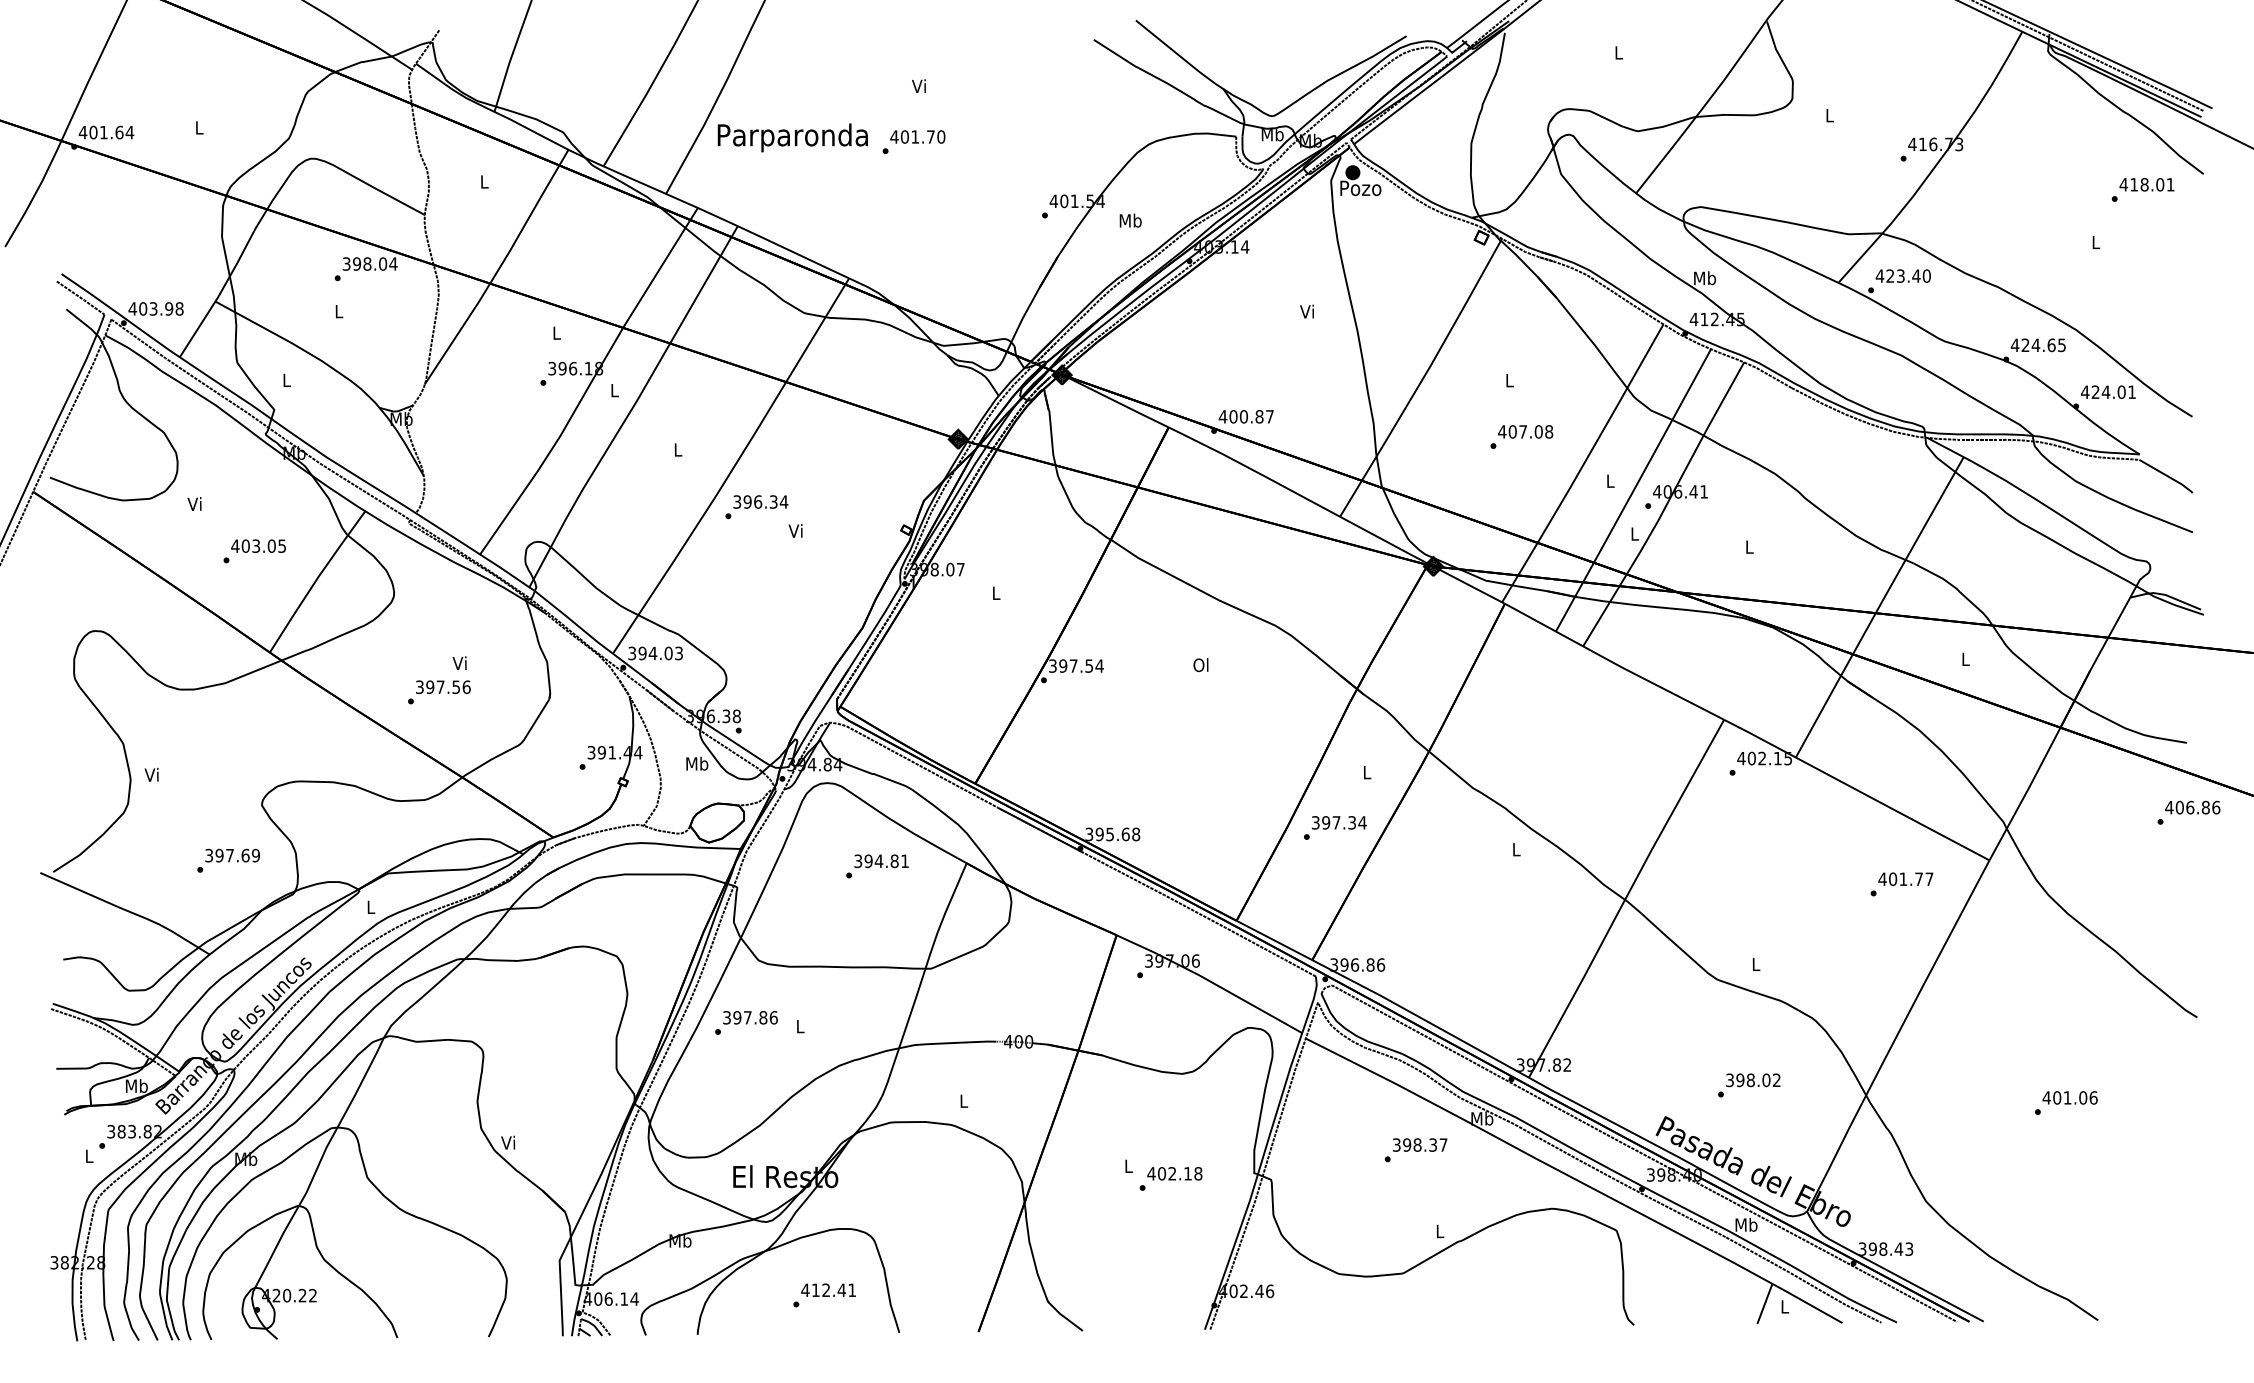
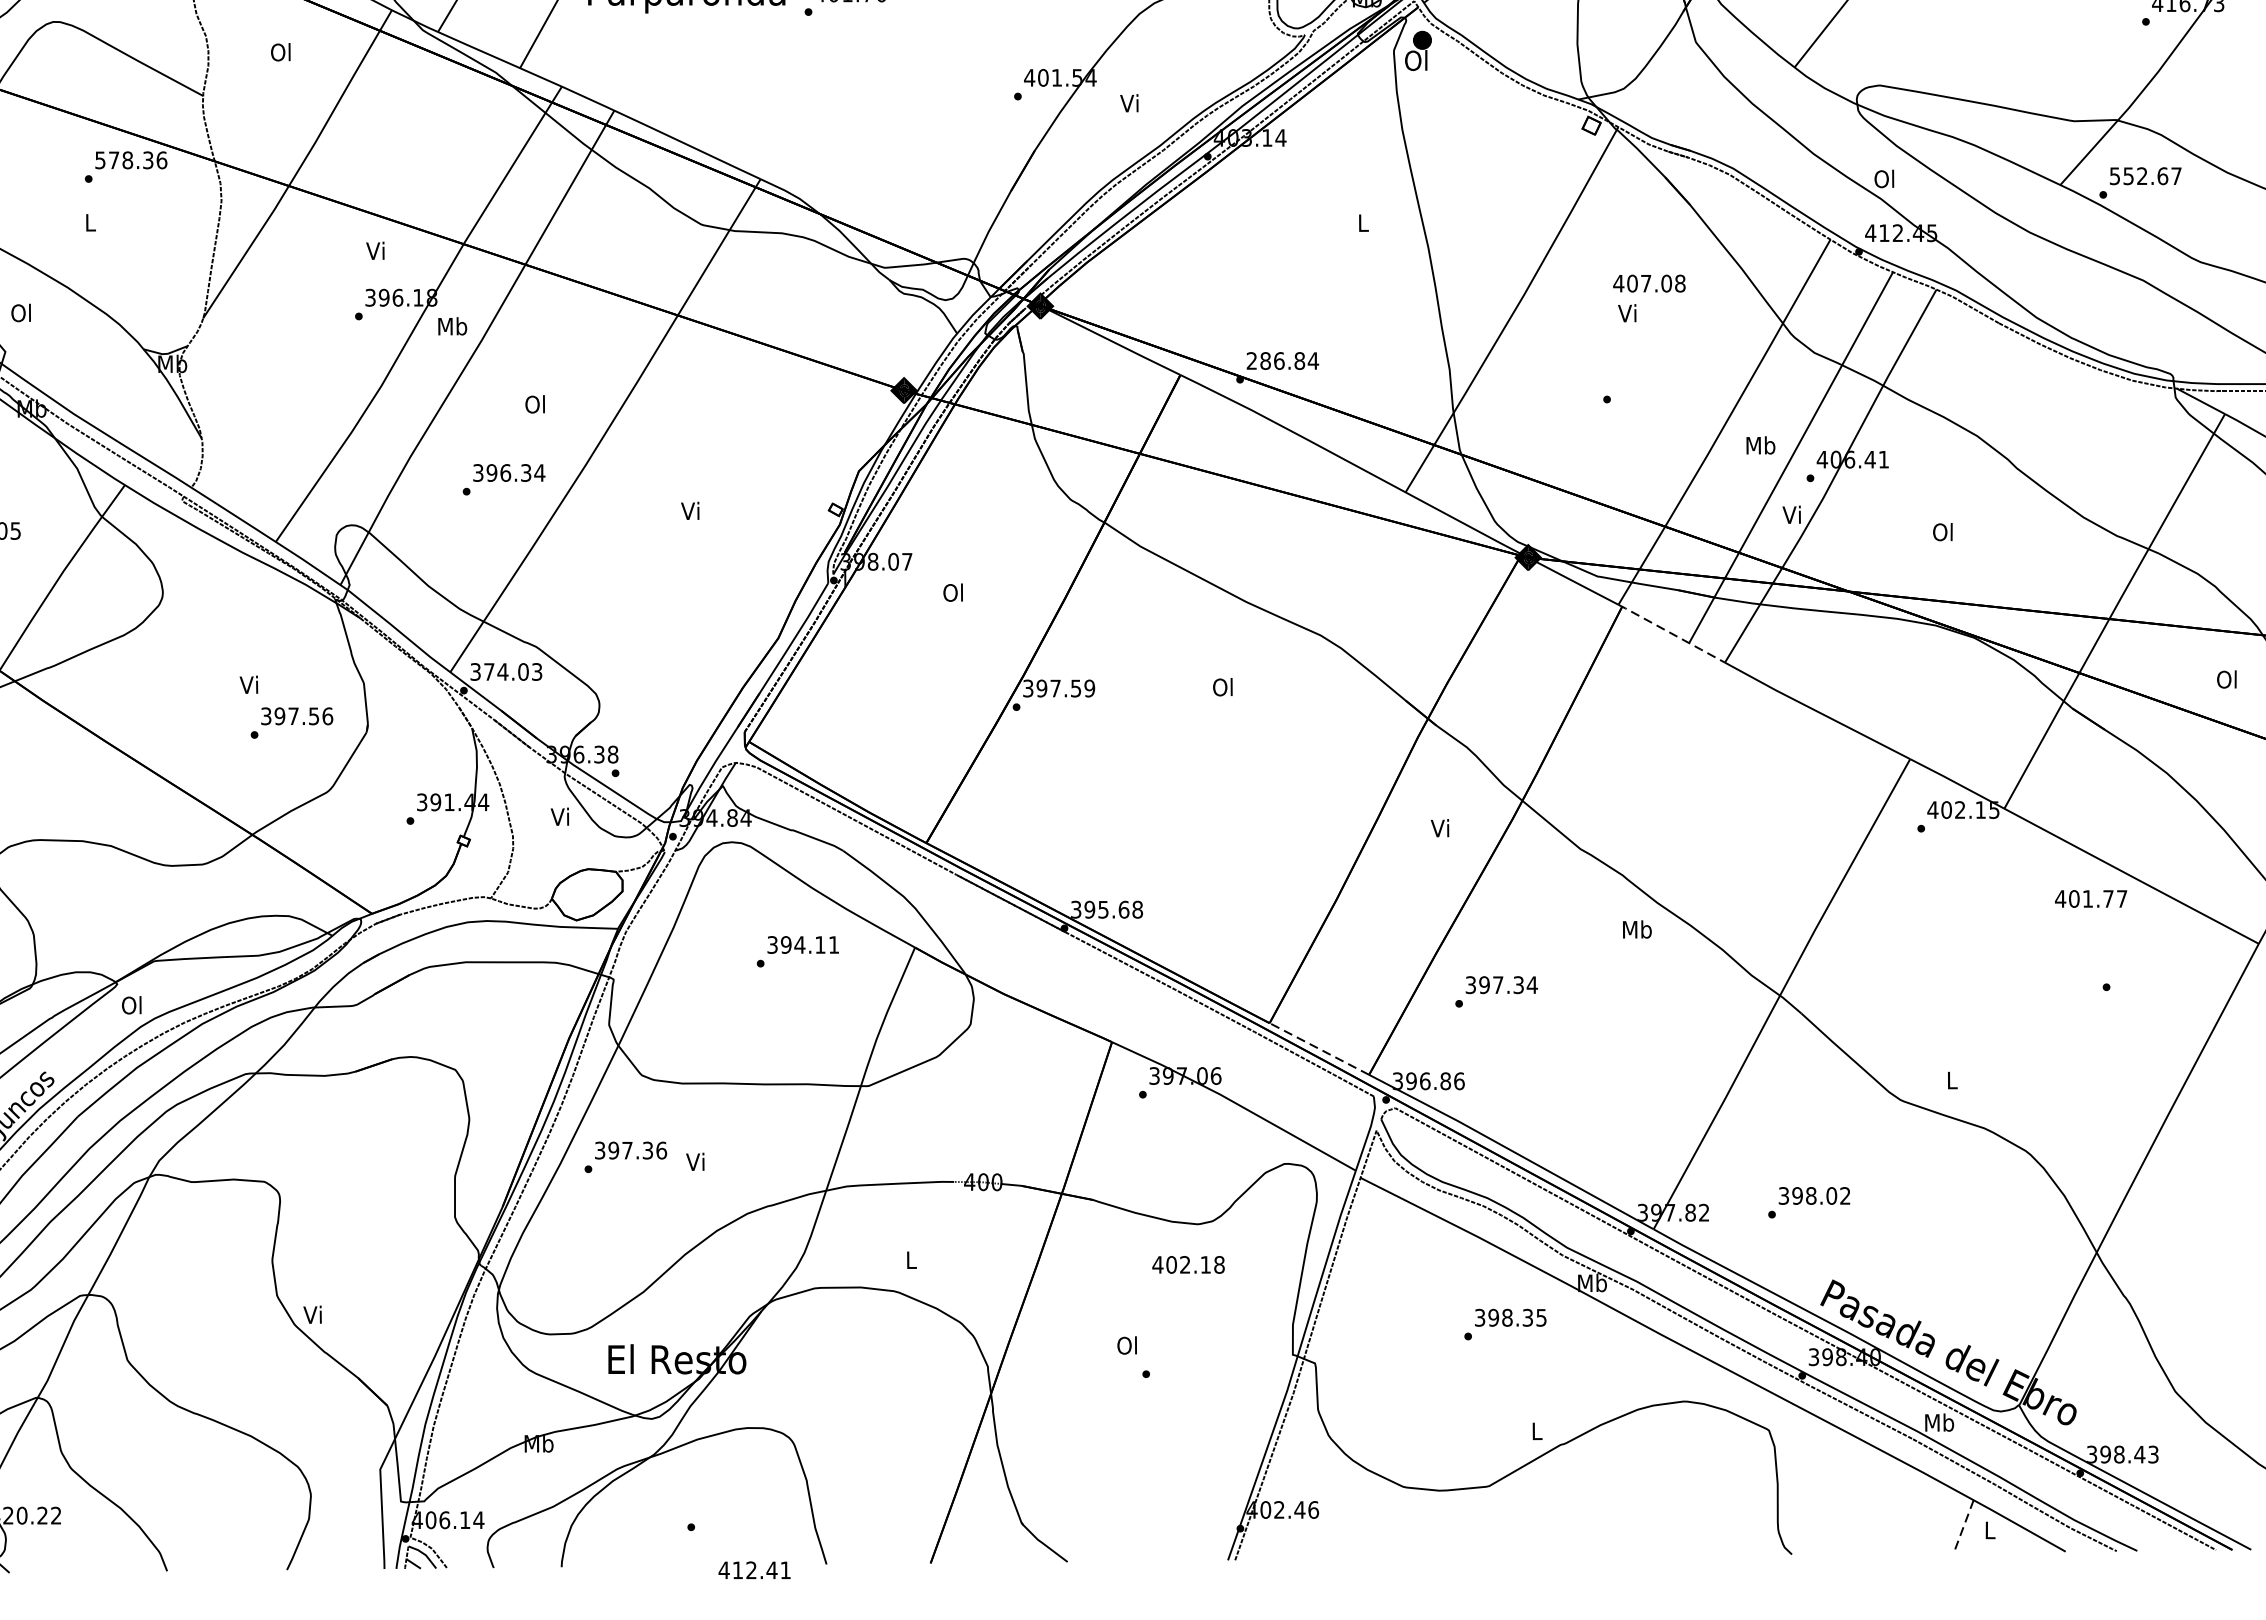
text: (483, 181) -> (280, 51), L -> Ol
text: (1360, 188) -> (1432, 61), Pozo -> Ol
text: (1130, 220) -> (1130, 103), Mb -> Vi
text: (370, 263) -> (131, 159), 398.04 -> 578.36
text: (1902, 275) -> (2144, 175), 423.40 -> 552.67
text: (1704, 278) -> (1884, 179), Mb -> Ol
text: (1306, 311) -> (1361, 222), Vi -> L
text: (555, 332) -> (374, 250), L -> Vi
text: (285, 380) -> (20, 313), L -> Ol
text: (1508, 380) -> (1626, 313), L -> Vi
text: (614, 390) -> (452, 326), L -> Mb
text: (1246, 416) -> (1282, 360), 400.87 -> 286.84
text: (1525, 431) -> (1649, 283), moved
text: (677, 449) -> (535, 403), L -> Ol
text: (1610, 480) -> (1760, 444), L -> Mb
text: (756, 507) -> (503, 480), moved
text: (1633, 533) -> (1791, 514), L -> Vi
text: (1748, 546) -> (1942, 531), L -> Ol
text: (995, 593) -> (952, 593), L -> Ol
line: (1542, 624) -> (1671, 633), solid -> dashed
text: (642, 653) -> (489, 671), 394.03 -> 374.03
text: (1964, 659) -> (2225, 679), L -> Ol
text: (1099, 665) -> (1089, 687), 397.54 -> 397.59
text: (439, 692) -> (292, 723), moved
text: (697, 763) -> (561, 816), Mb -> Vi
text: (1366, 772) -> (1440, 828), L -> Vi
text: (1335, 827) -> (1496, 991), moved
text: (1516, 849) -> (1637, 929), L -> Mb
text: (894, 861) -> (820, 945), 394.81 -> 394.11
text: (1905, 878) -> (2090, 897), moved
text: (370, 907) -> (131, 1005), L -> Ol
line: (1274, 940) -> (1319, 1049), solid -> dashed
text: (763, 1017) -> (648, 1150), 397.86 -> 397.36
text: (799, 1026) -> (695, 1162), L -> Vi
text: (1749, 1085) -> (1809, 1202), moved
text: (1443, 1144) -> (1541, 1317), 398.37 -> 398.35
text: (1127, 1166) -> (1126, 1345), L -> Ol
text: (1174, 1173) -> (1188, 1264), moved
text: (828, 1289) -> (754, 1569), moved
line: (1764, 1304) -> (1963, 1527), solid -> dashed

